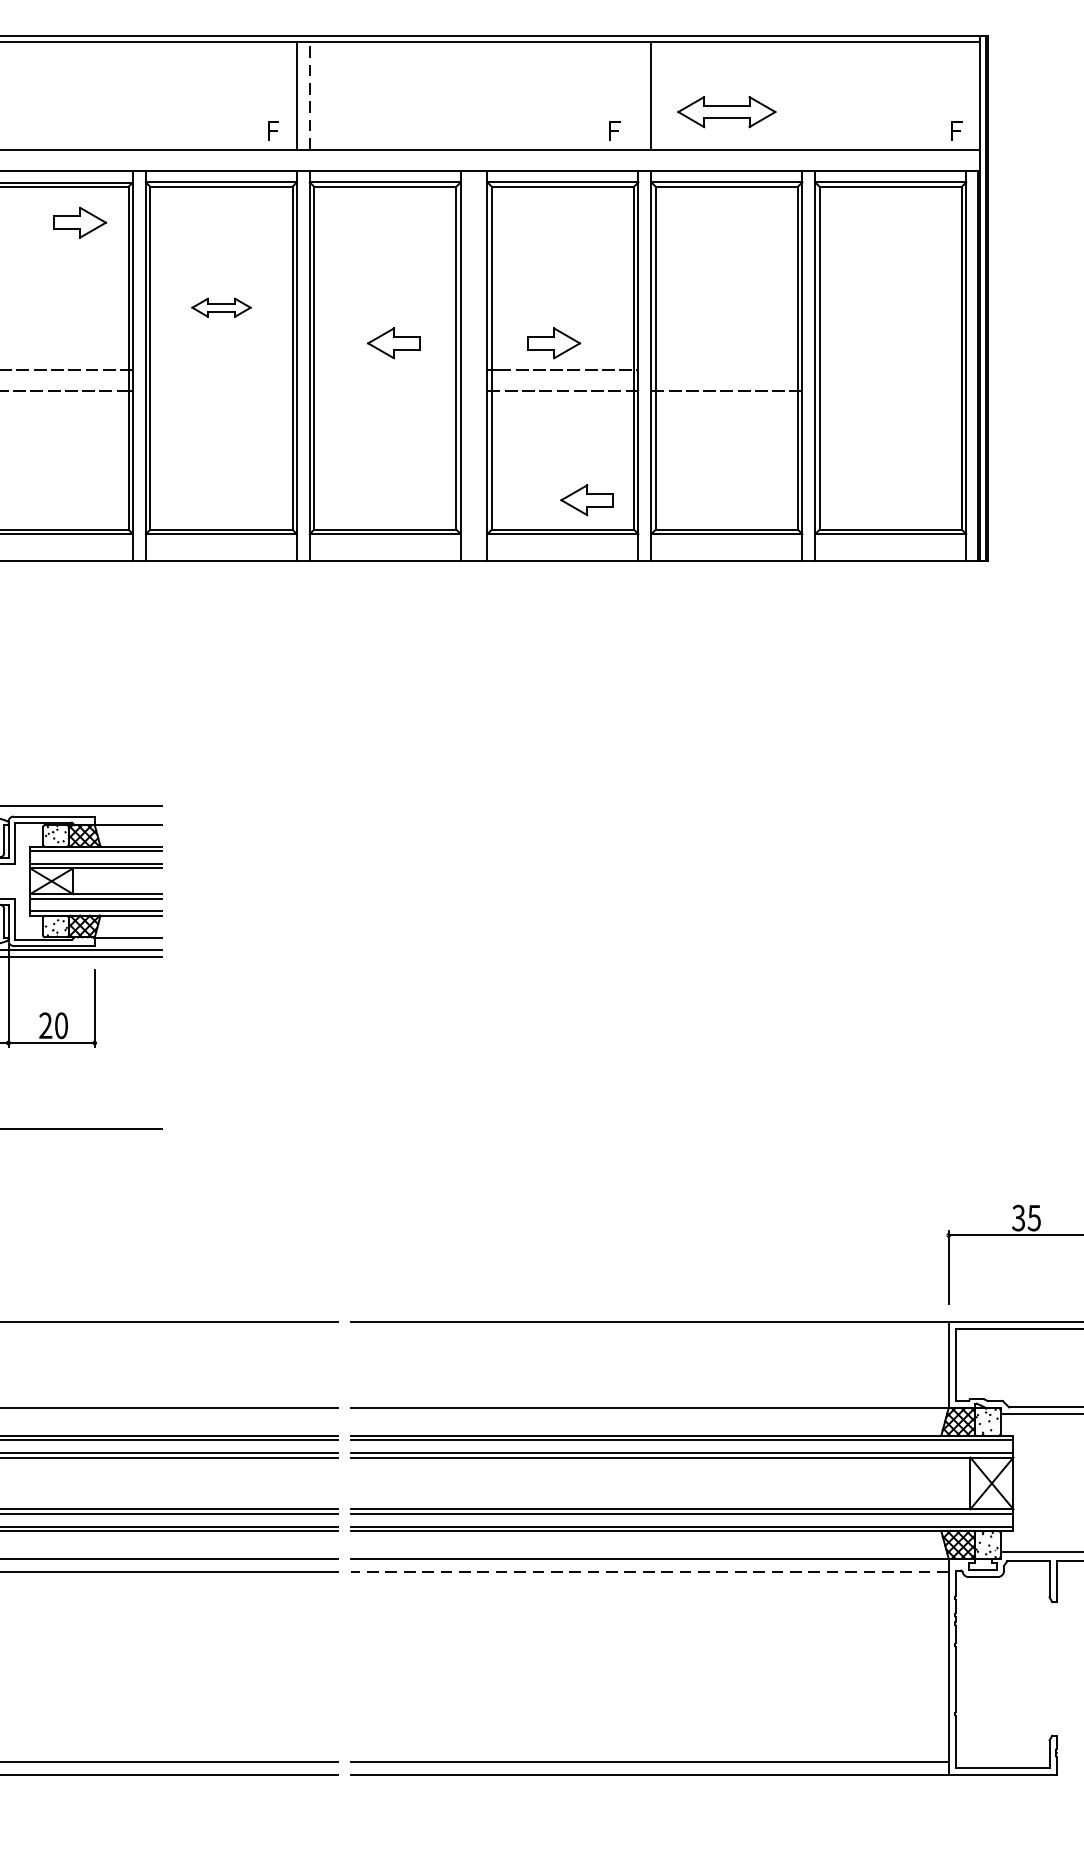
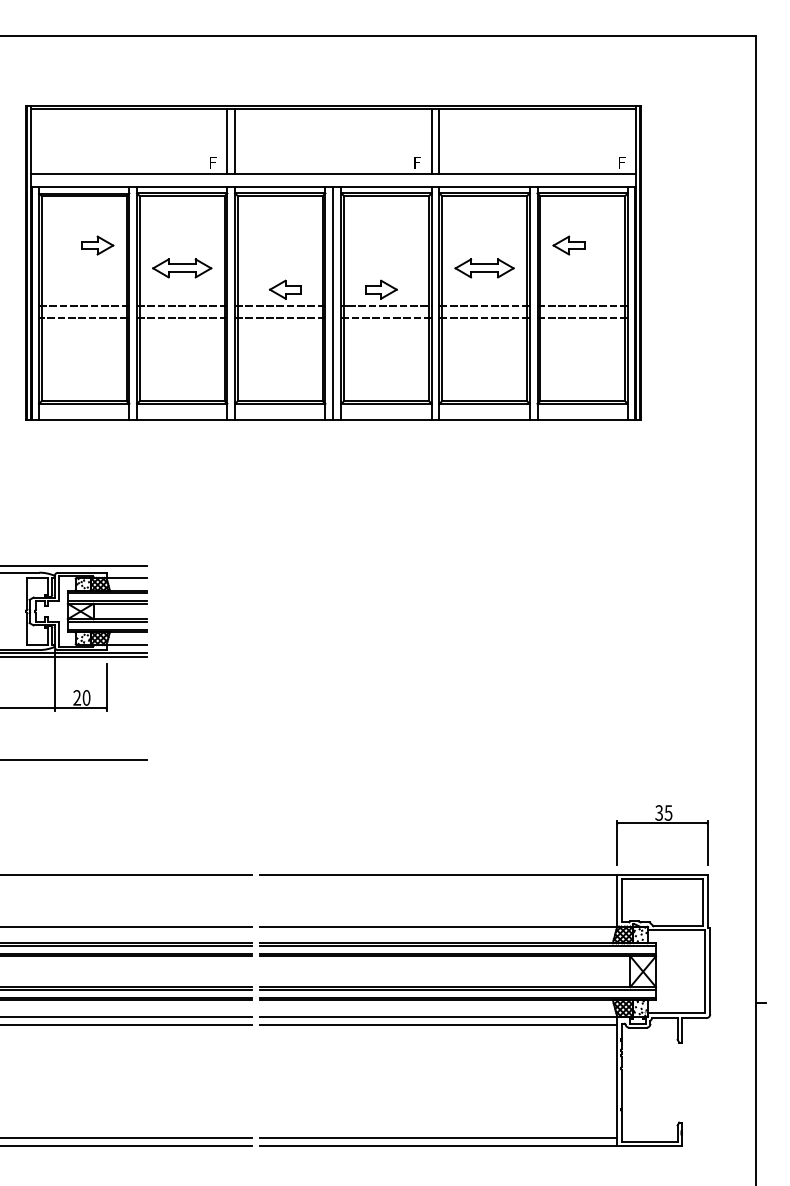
line: (310, 95) -> (235, 141), dashed -> solid
line: (638, 95) -> (431, 141), added
part: (726, 112) -> (484, 268), moved
part: (79, 222) -> (97, 245), moved
part: (221, 307) -> (182, 268), size x1.67
line: (474, 366) -> (333, 303), added
line: (221, 369) -> (182, 305), added
line: (385, 369) -> (280, 305), added
line: (726, 369) -> (484, 305), added
line: (890, 369) -> (582, 305), added
line: (221, 391) -> (182, 318), added
line: (385, 391) -> (280, 318), added
line: (890, 391) -> (582, 318), added
part: (586, 500) -> (568, 245), moved
line: (649, 1571) -> (438, 1024), dashed -> solid

